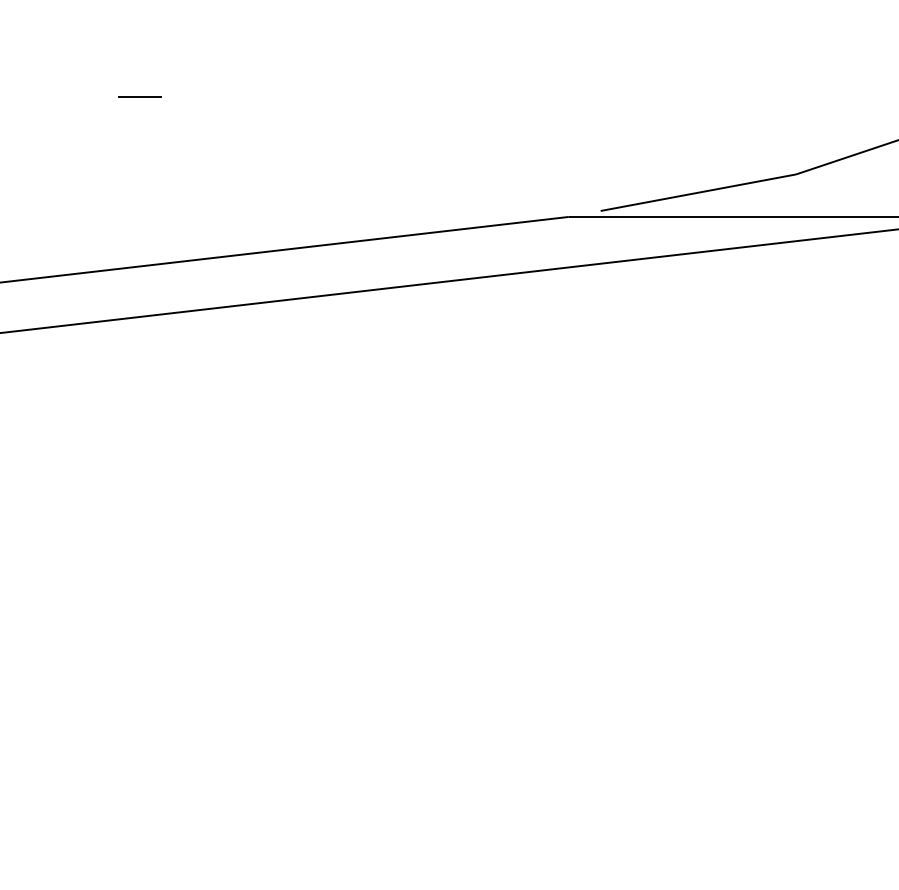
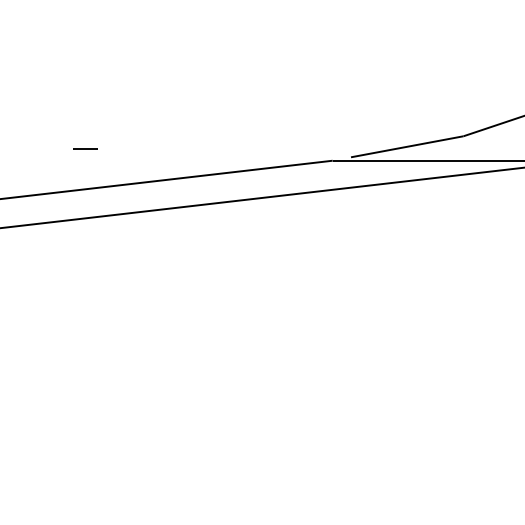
line: (139, 94) -> (85, 148), moved

